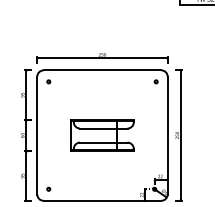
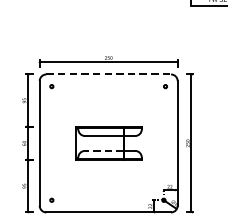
line: (102, 70) -> (108, 74), solid -> dashed
line: (97, 142) -> (103, 150), solid -> dashed

